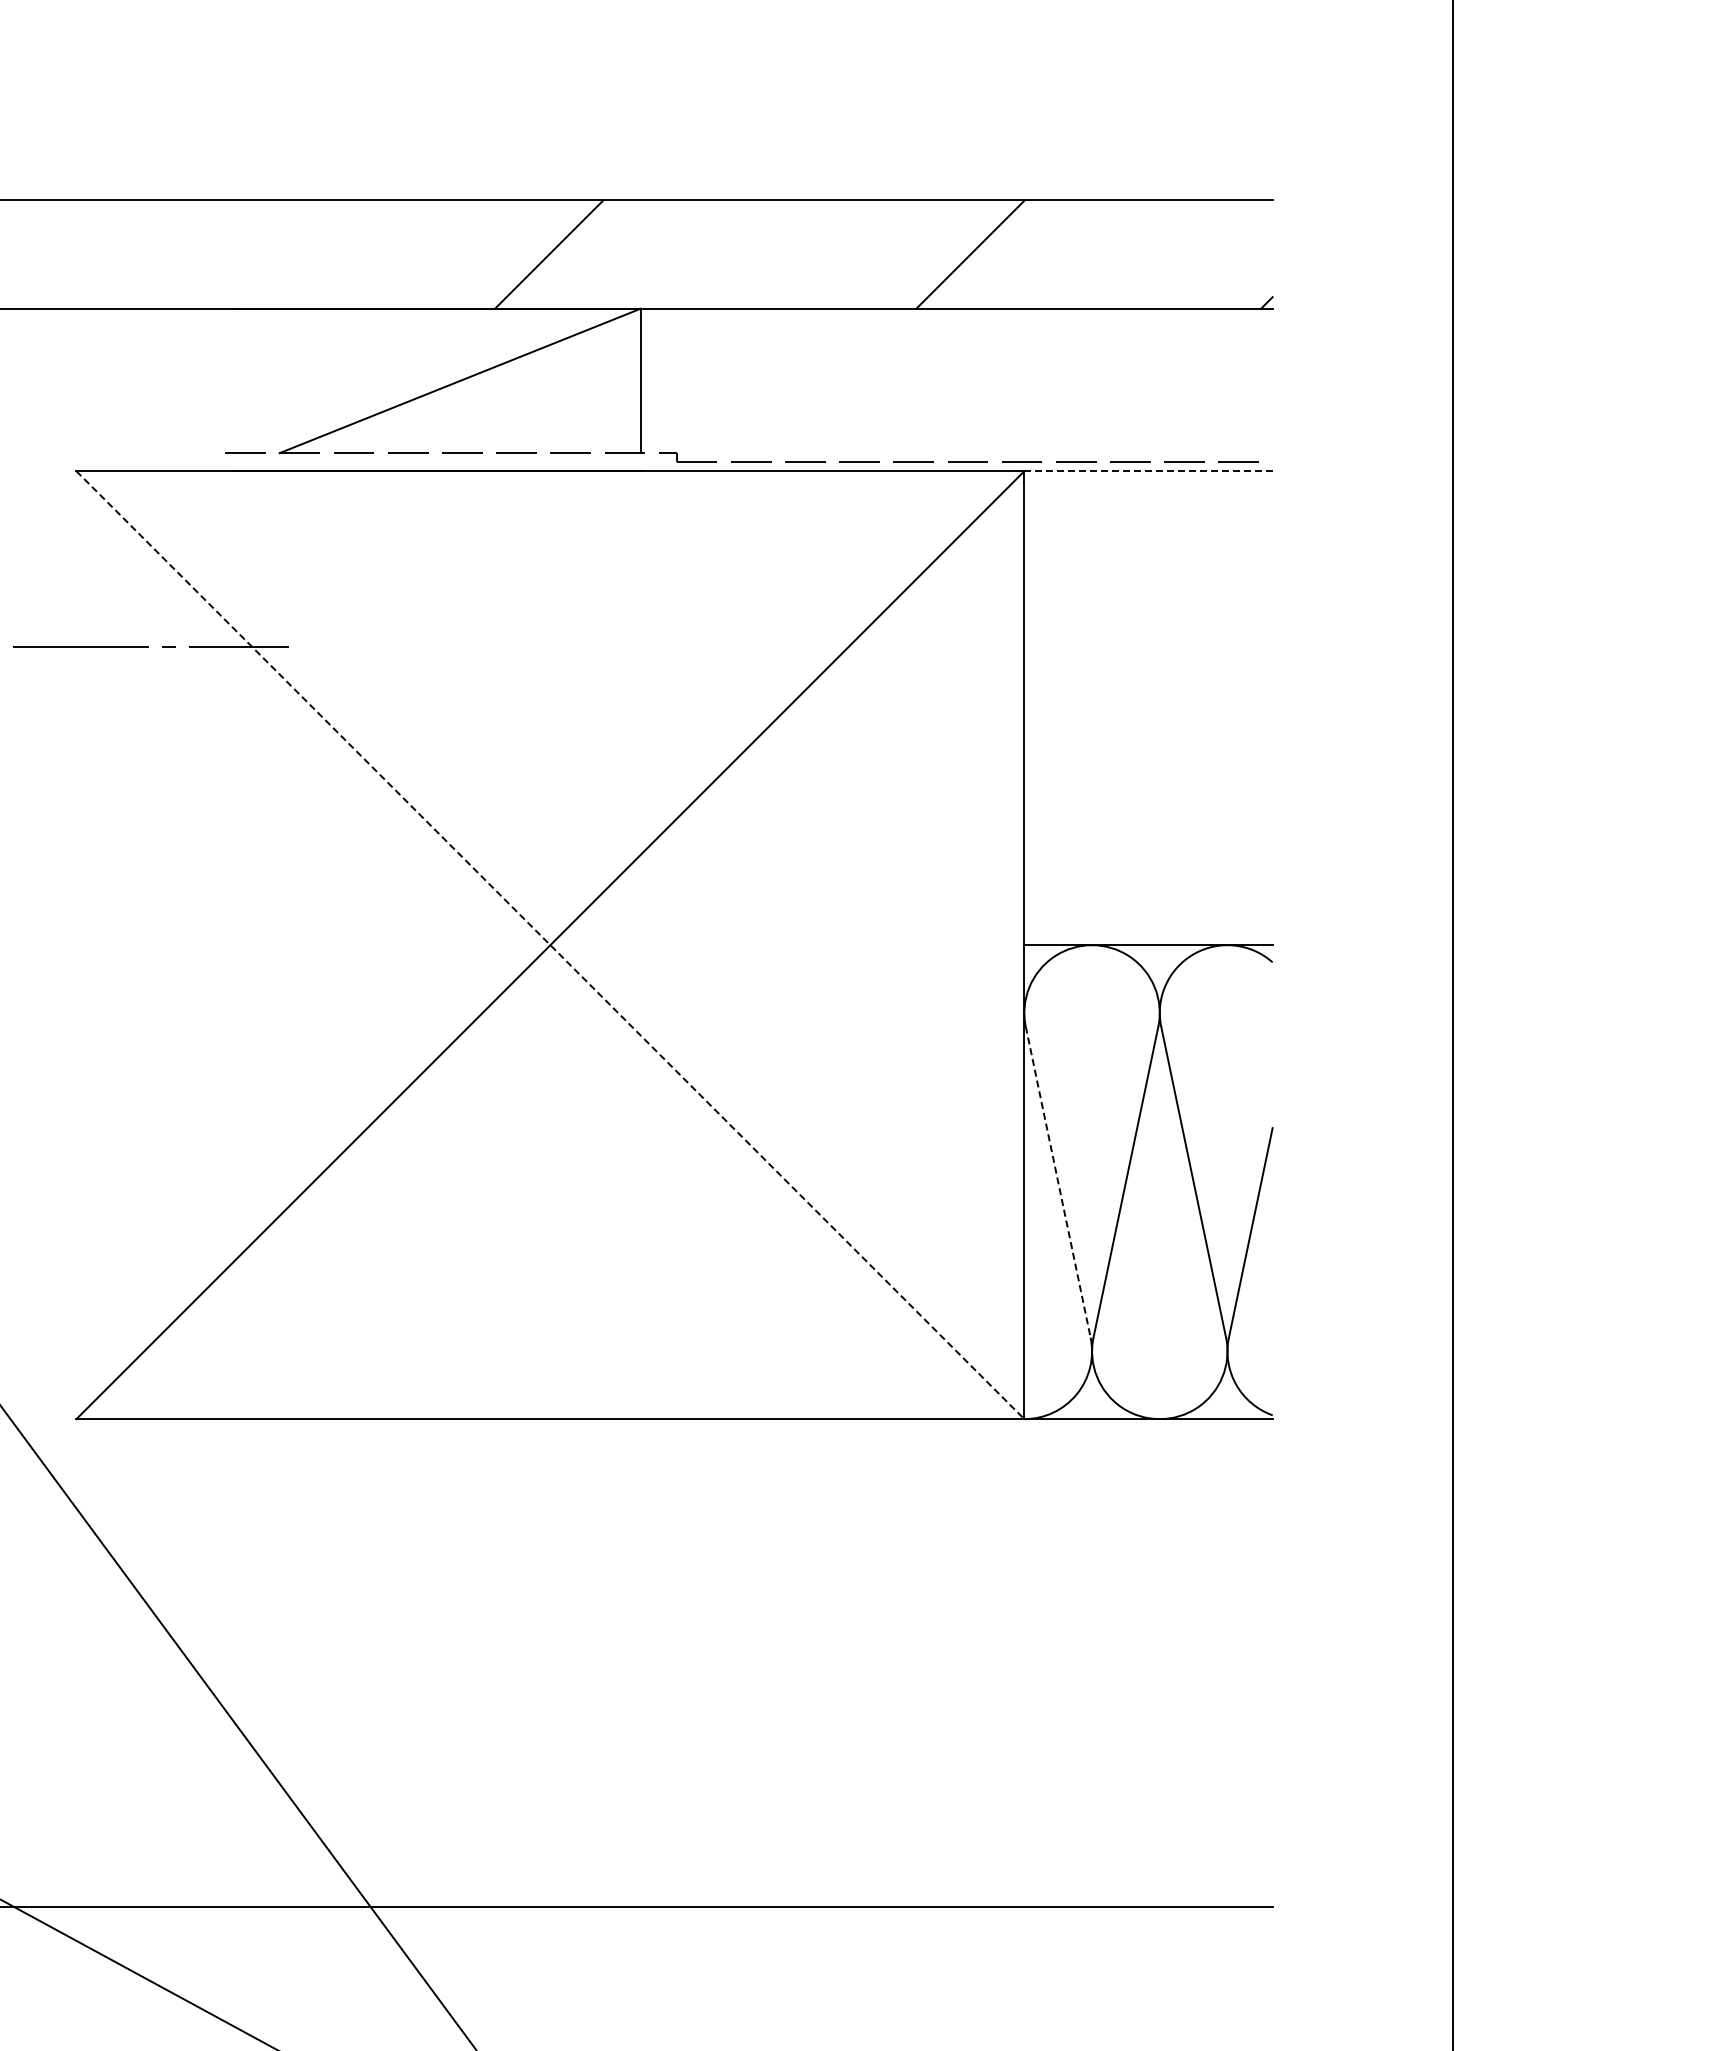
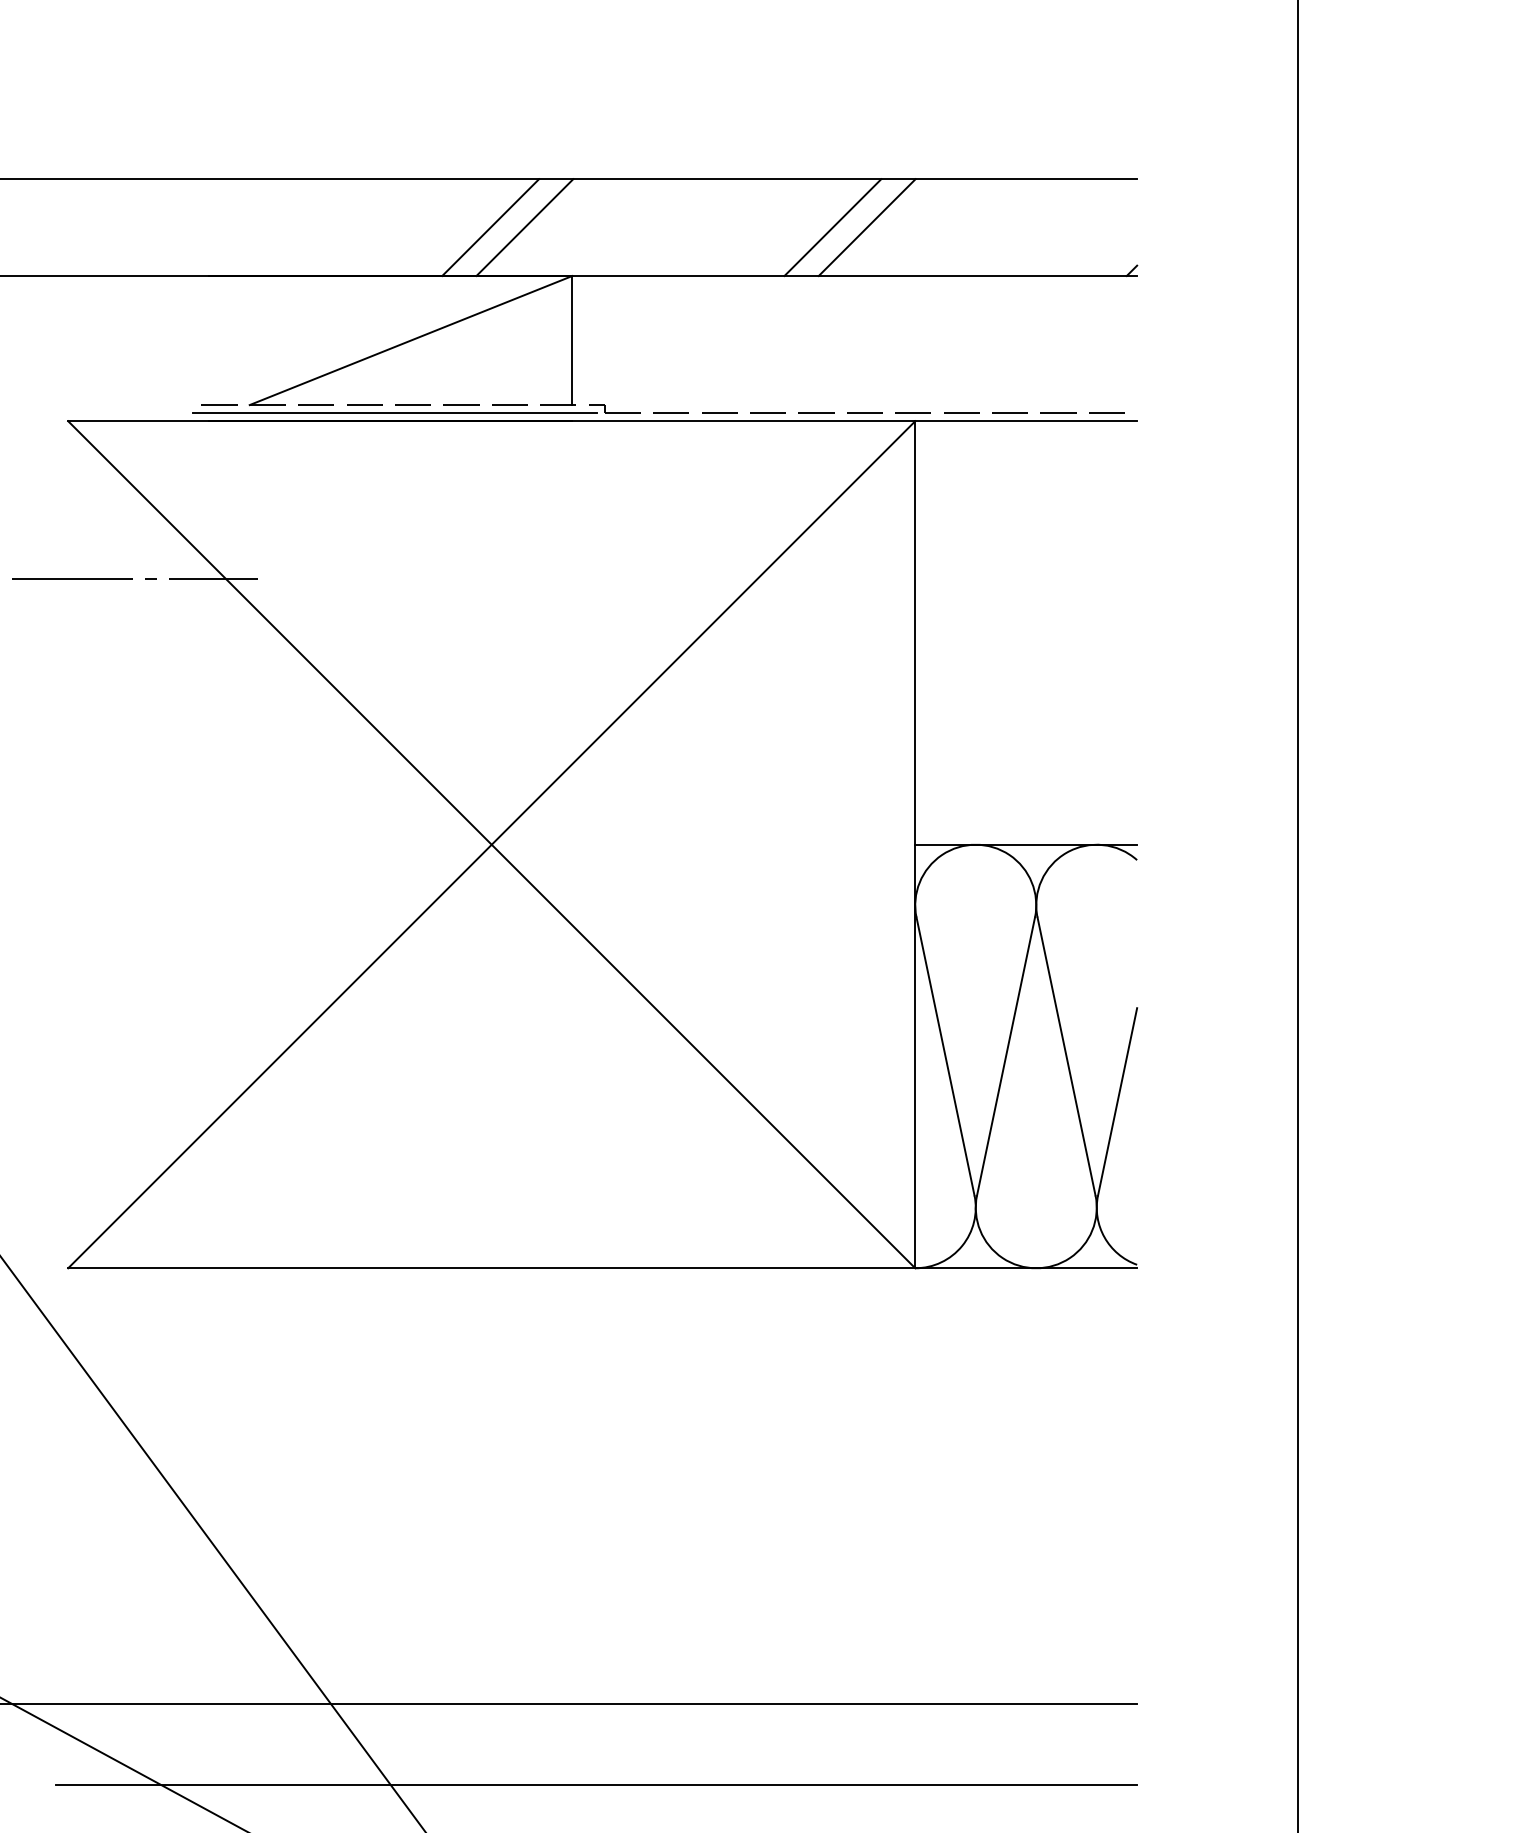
line: (587, 254) -> (524, 227), added
line: (932, 254) -> (833, 227), added
line: (441, 462) -> (394, 413), added
line: (1149, 471) -> (1027, 421), dashed -> solid
line: (550, 945) -> (491, 845), dashed -> solid
line: (1058, 1182) -> (945, 1056), dashed -> solid
line: (667, 1996) -> (596, 1784), added

